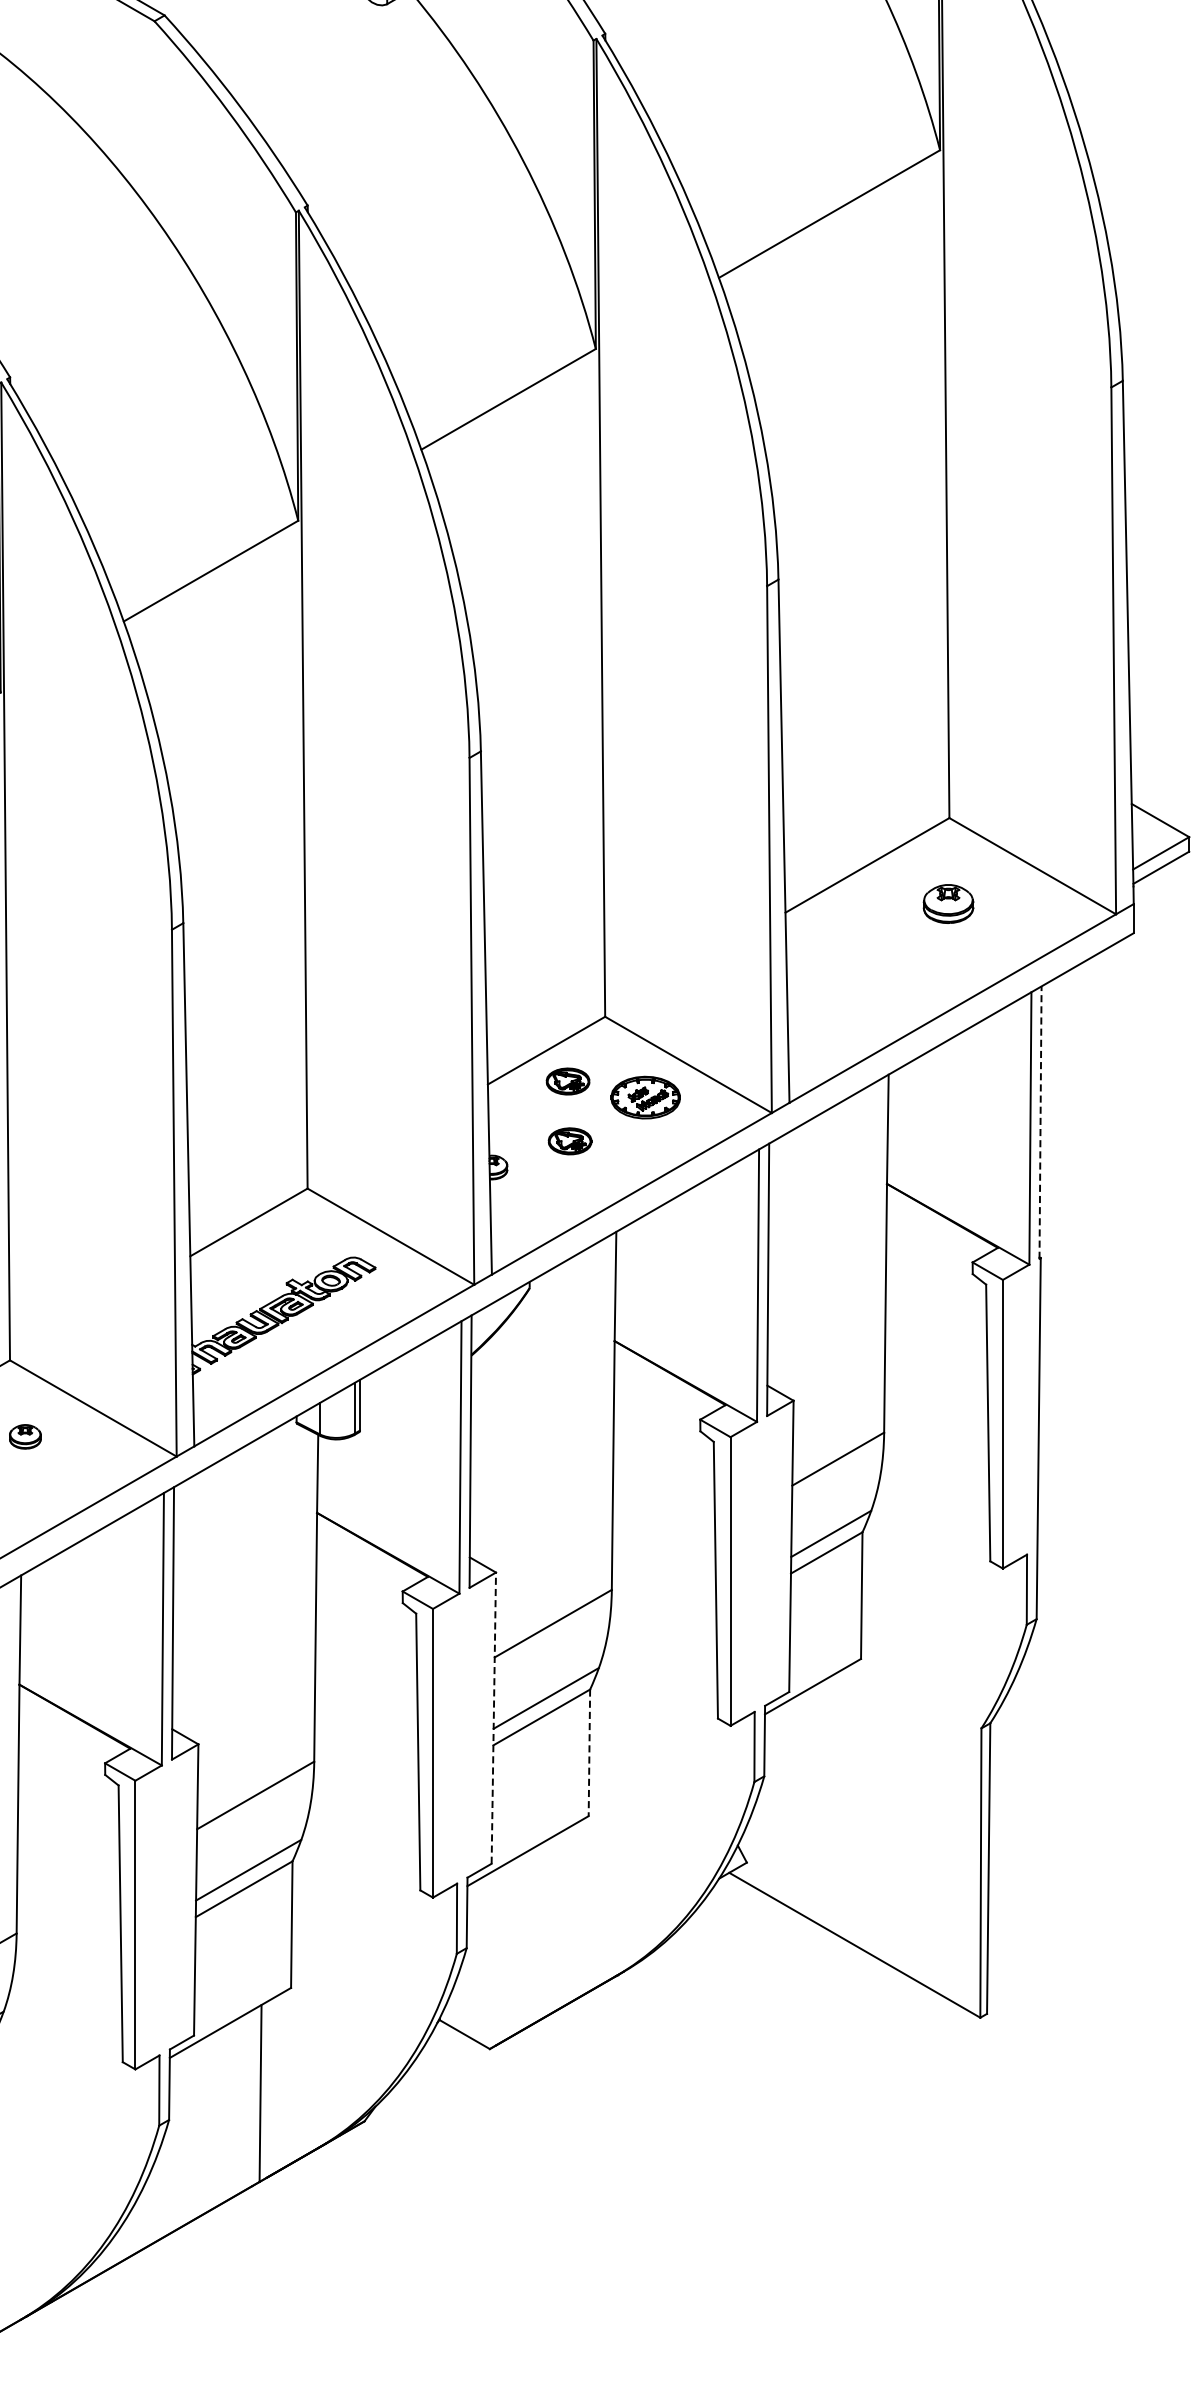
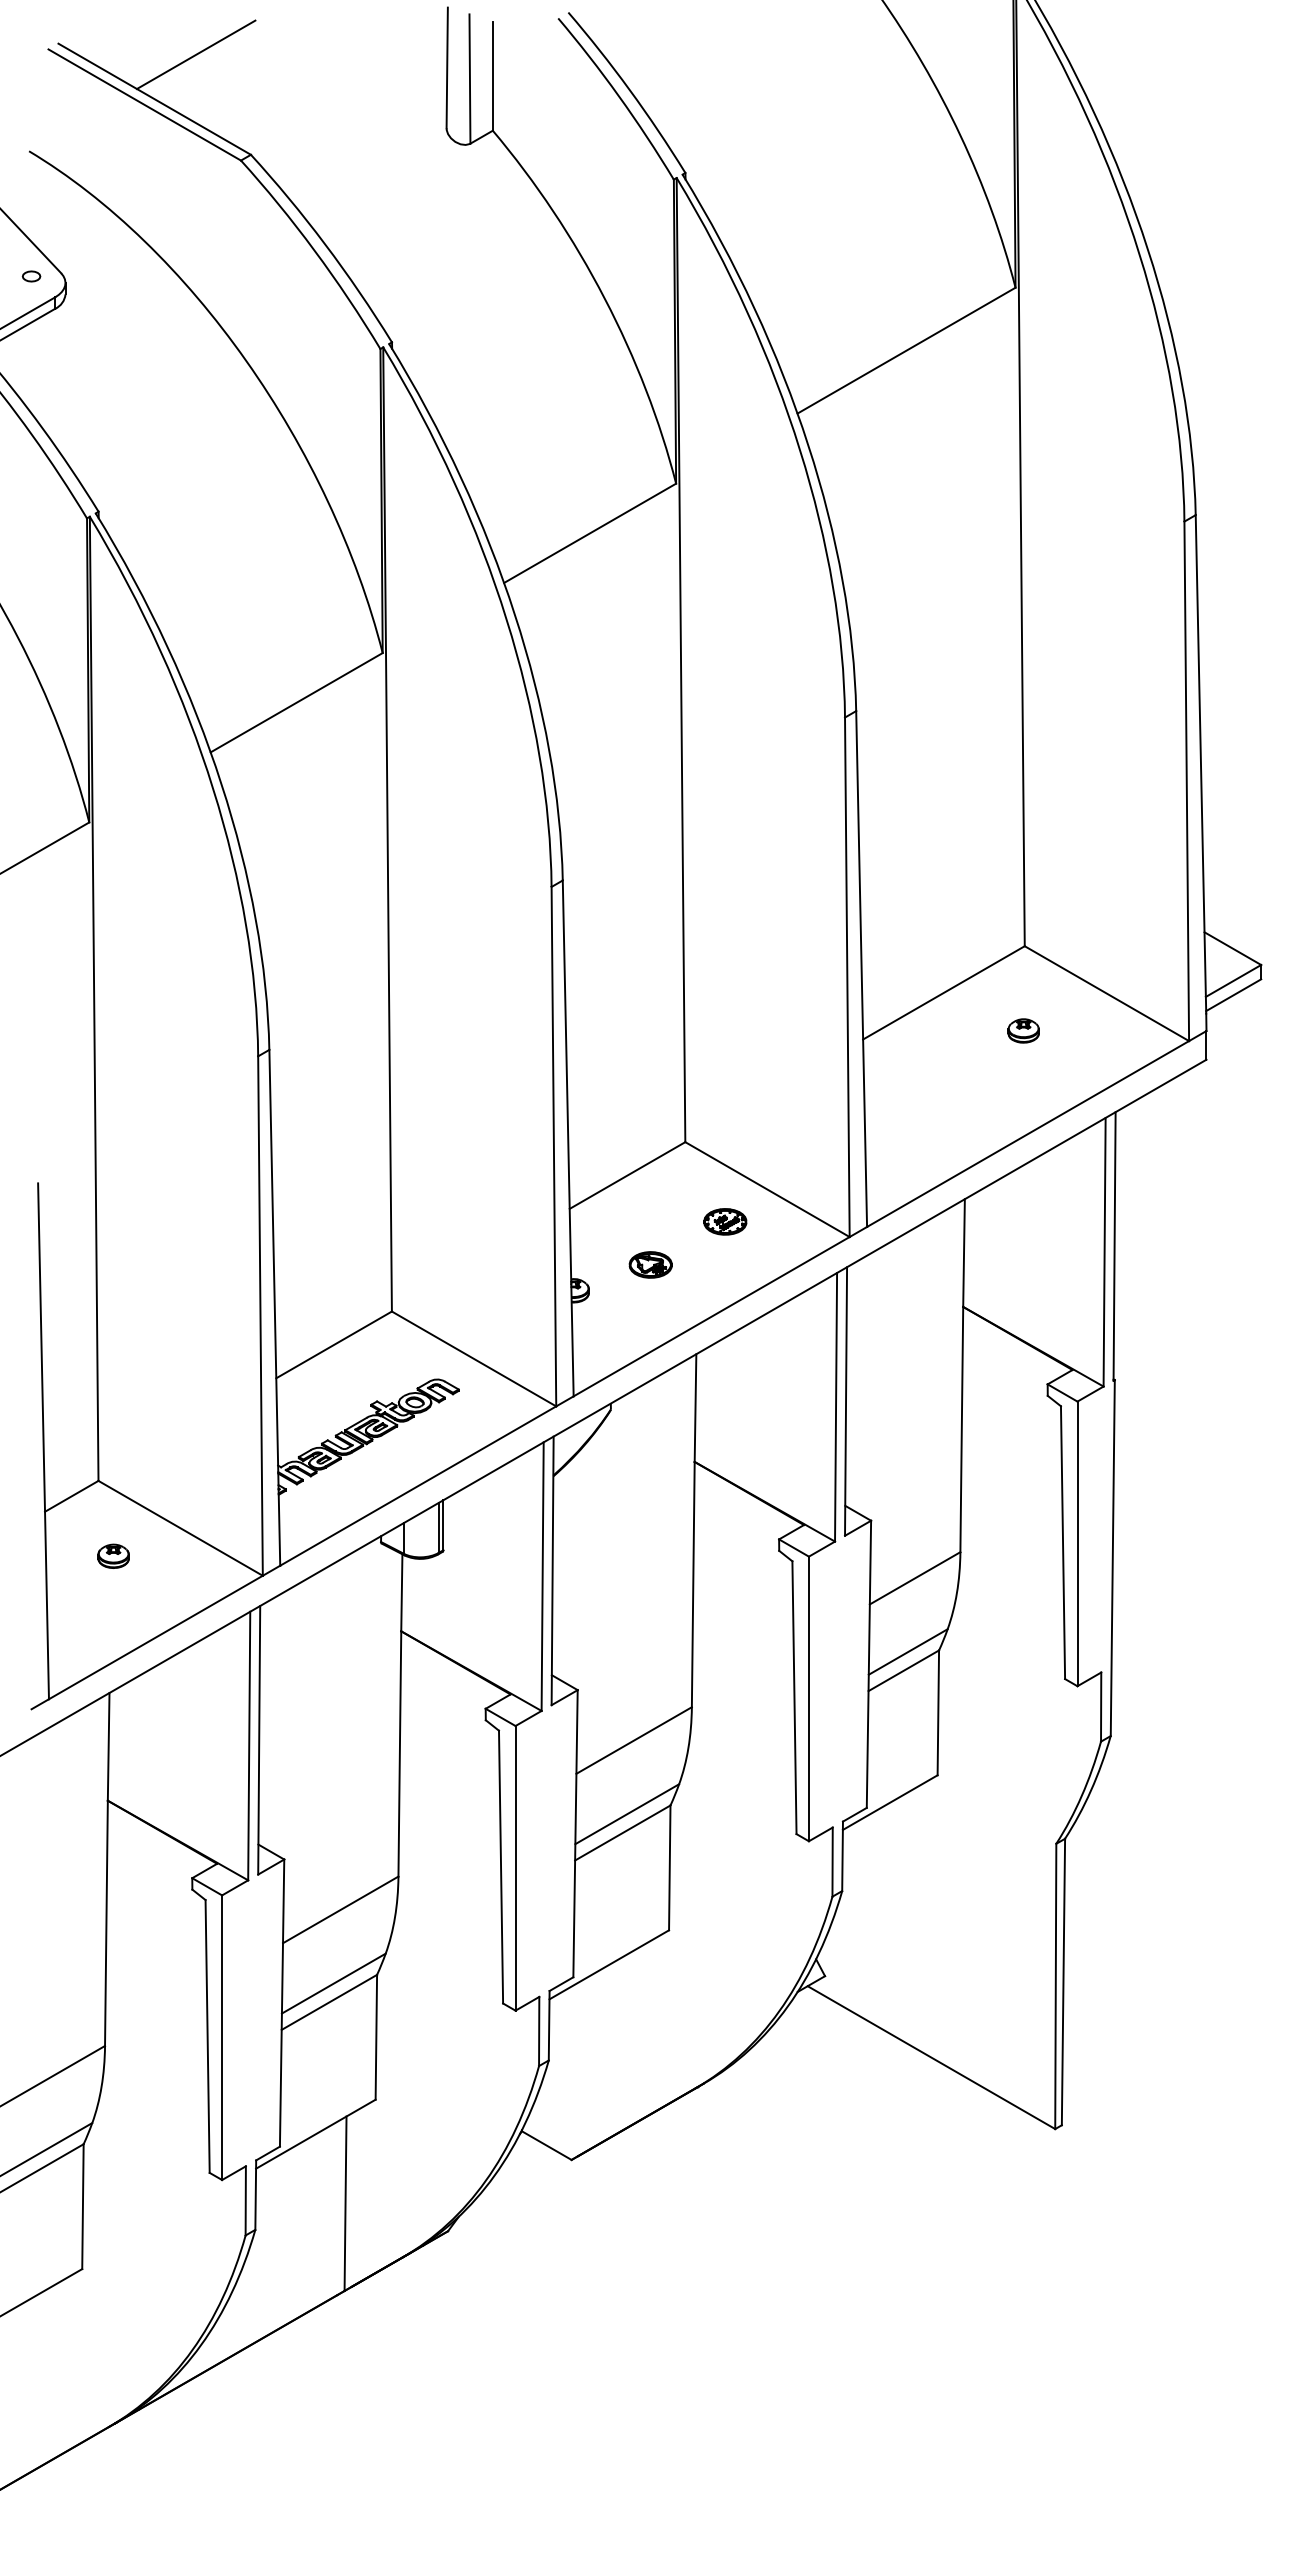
part: (948, 903) -> (1023, 1030), size x0.62
part: (567, 1081) -> (648, 1205), removed
part: (645, 1097) -> (725, 1221), size x0.62
line: (1040, 1121) -> (1114, 1245), dashed -> solid
line: (493, 1717) -> (575, 1833), dashed -> solid
line: (589, 1753) -> (669, 1868), dashed -> solid

